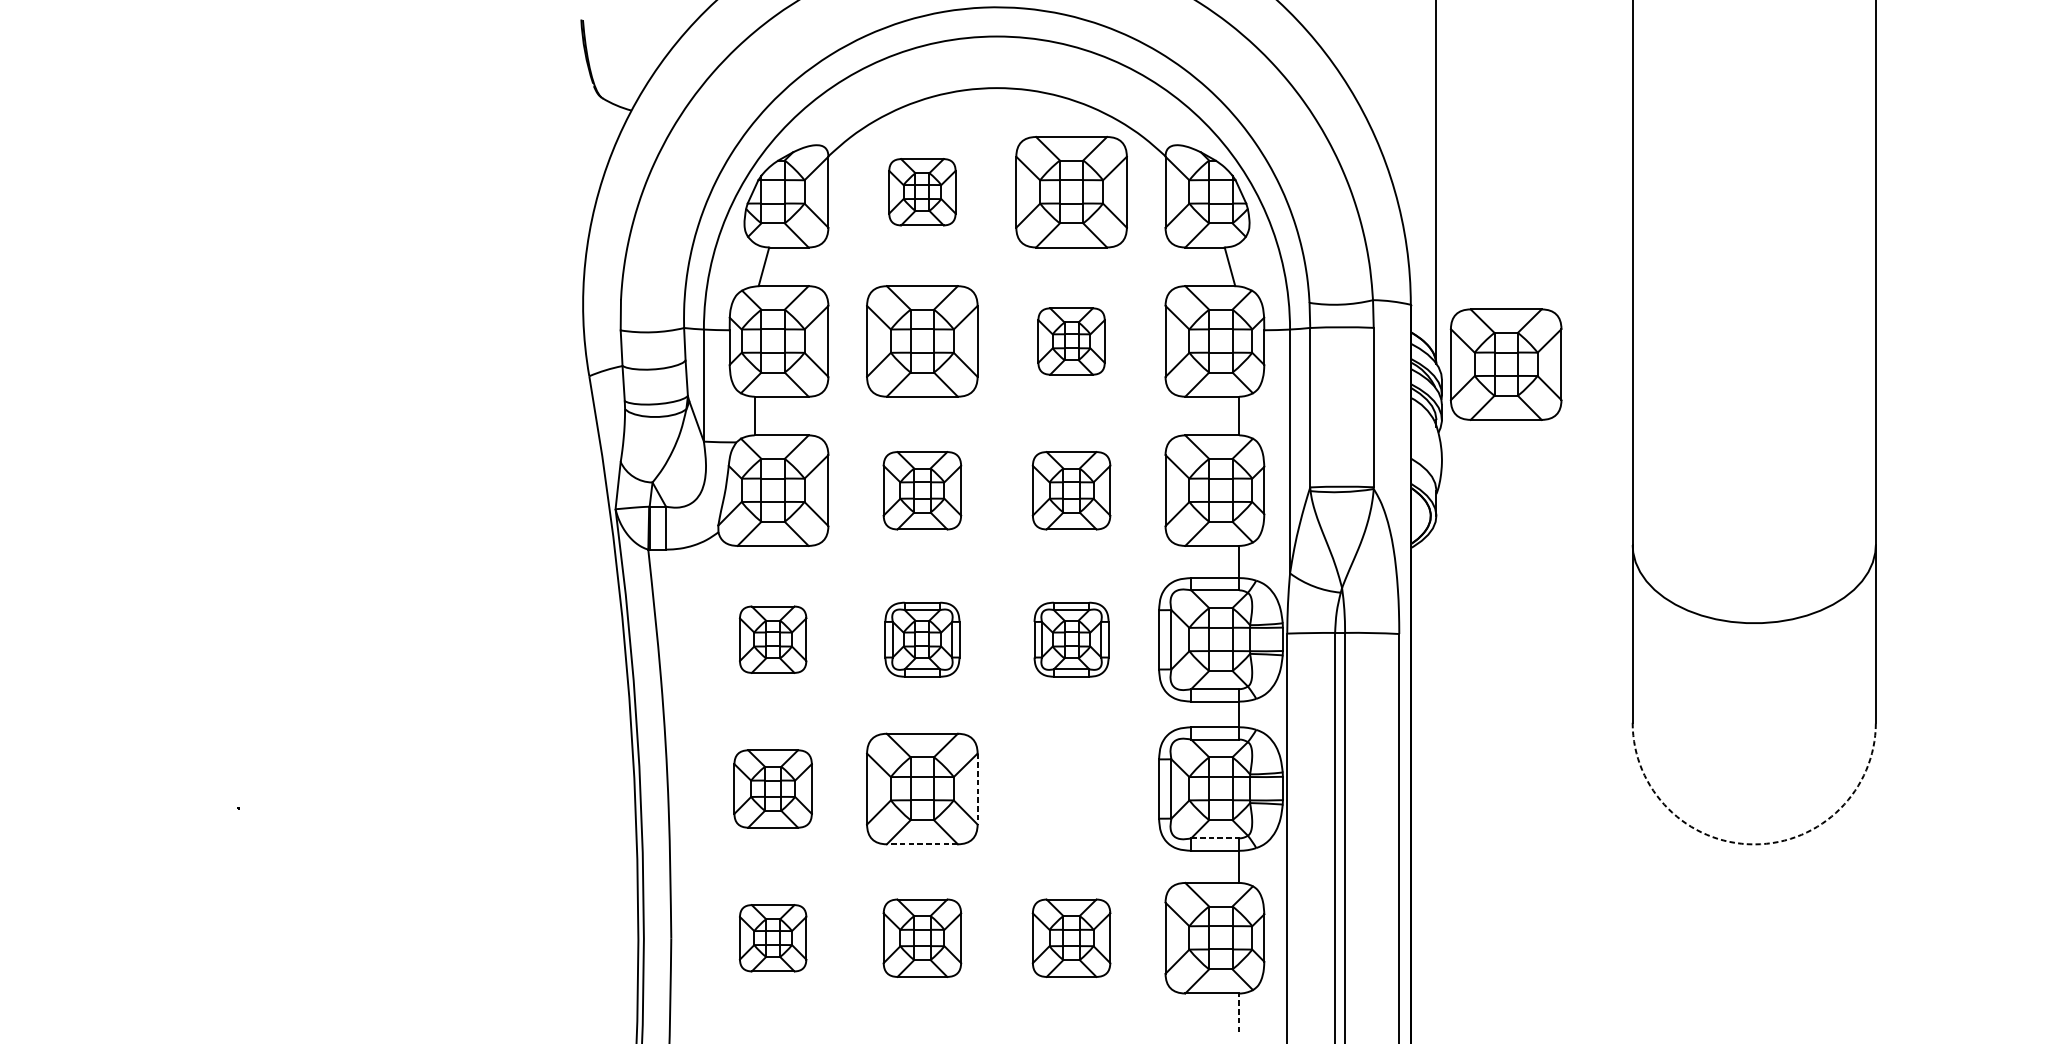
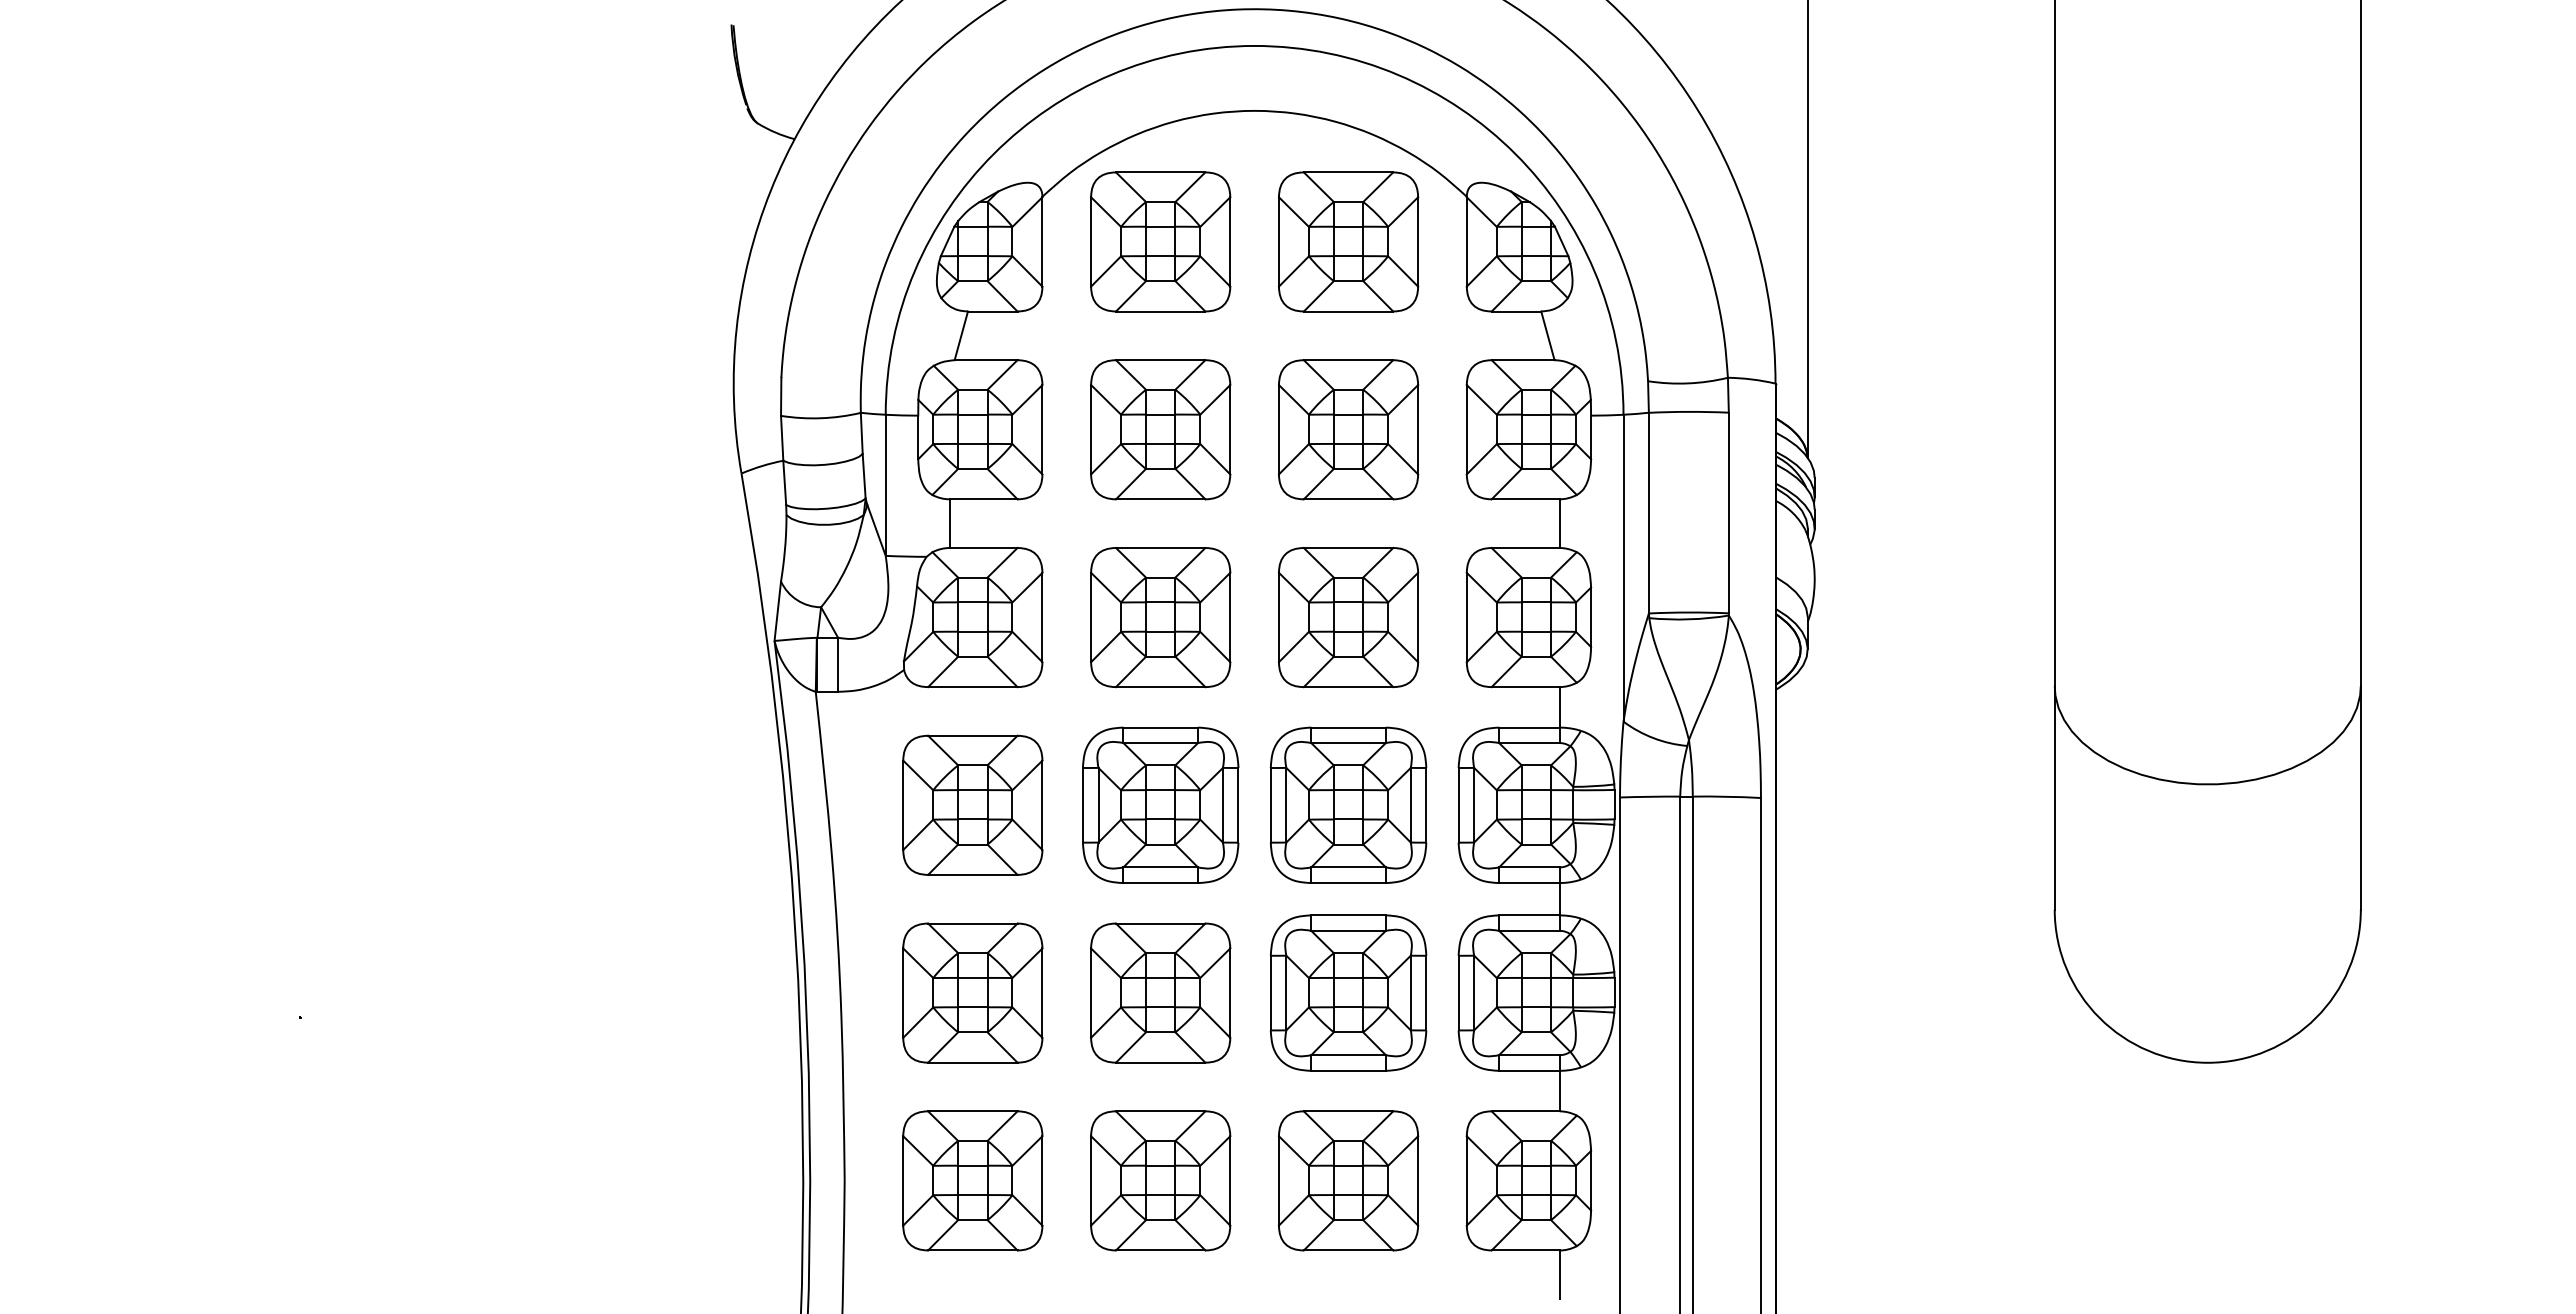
part: (922, 191) -> (1160, 241), size x1.67
part: (1071, 341) -> (1348, 429), size x1.67
part: (1506, 364) -> (1895, 458), removed
part: (922, 490) -> (1160, 617), size x1.43
part: (1071, 490) -> (1348, 617), size x1.43
part: (772, 639) -> (972, 804), size x1.67
part: (922, 639) -> (1160, 804), size x1.67
part: (1071, 639) -> (1348, 804), size x1.67
part: (772, 788) -> (972, 992), size x1.43
part: (1071, 788) -> (1348, 992), added
line: (977, 789) -> (1230, 993), dashed -> solid
line: (1215, 838) -> (1529, 1055), dashed -> solid
line: (922, 844) -> (1160, 1062), dashed -> solid
arc: (1754, 844) -> (2207, 1062), dashed -> solid
part: (772, 937) -> (972, 1180), size x1.67
part: (922, 937) -> (1160, 1180), size x1.43
part: (1071, 937) -> (1348, 1180), size x1.43
line: (1239, 1012) -> (1559, 1274), dashed -> solid

